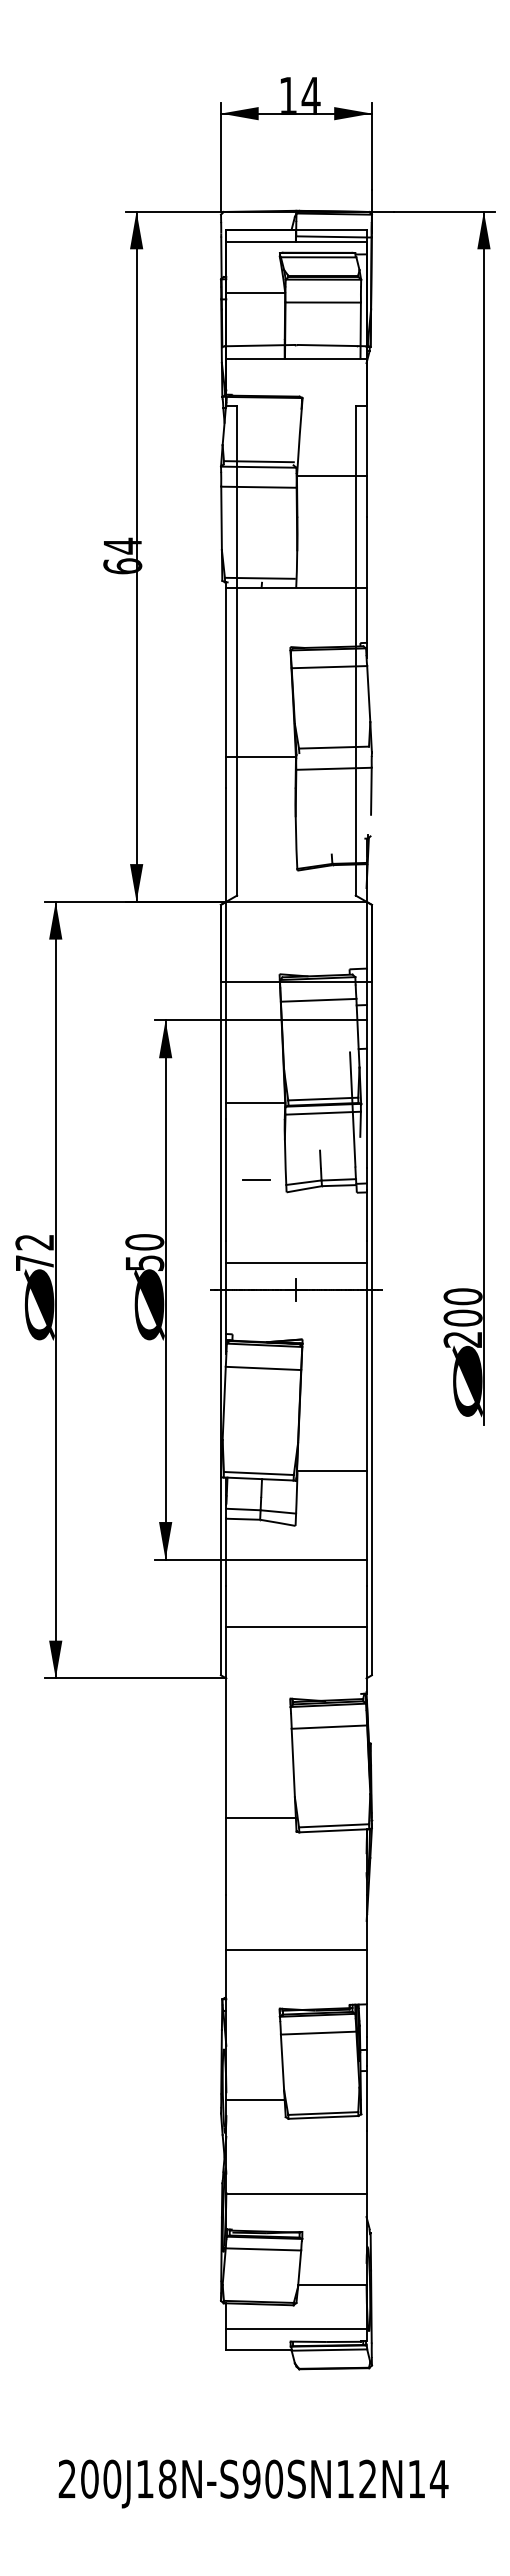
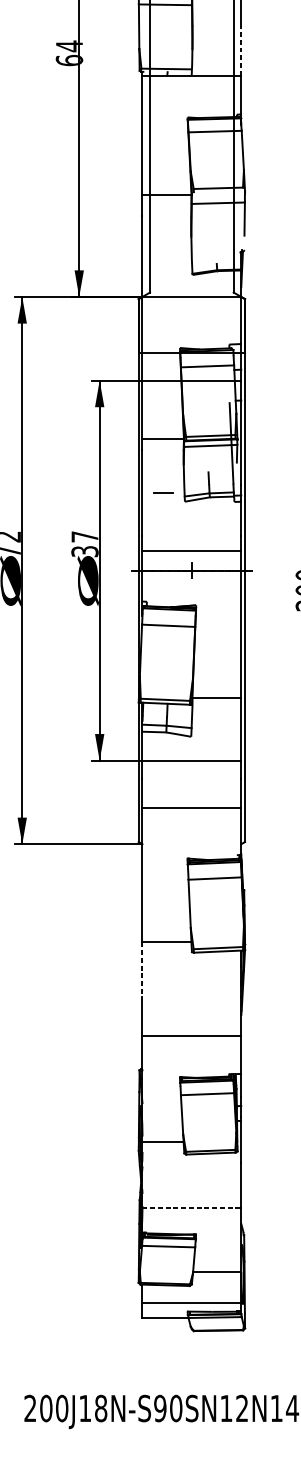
line: (366, 552) -> (241, 50), solid -> dashed
text: (144, 1252) -> (84, 544), 50 -> 37
line: (226, 1856) -> (142, 969), solid -> dashed
line: (296, 2194) -> (191, 1207), solid -> dashed

